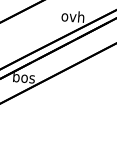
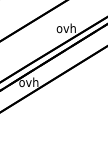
text: (23, 77) -> (28, 82), bos -> ovh

